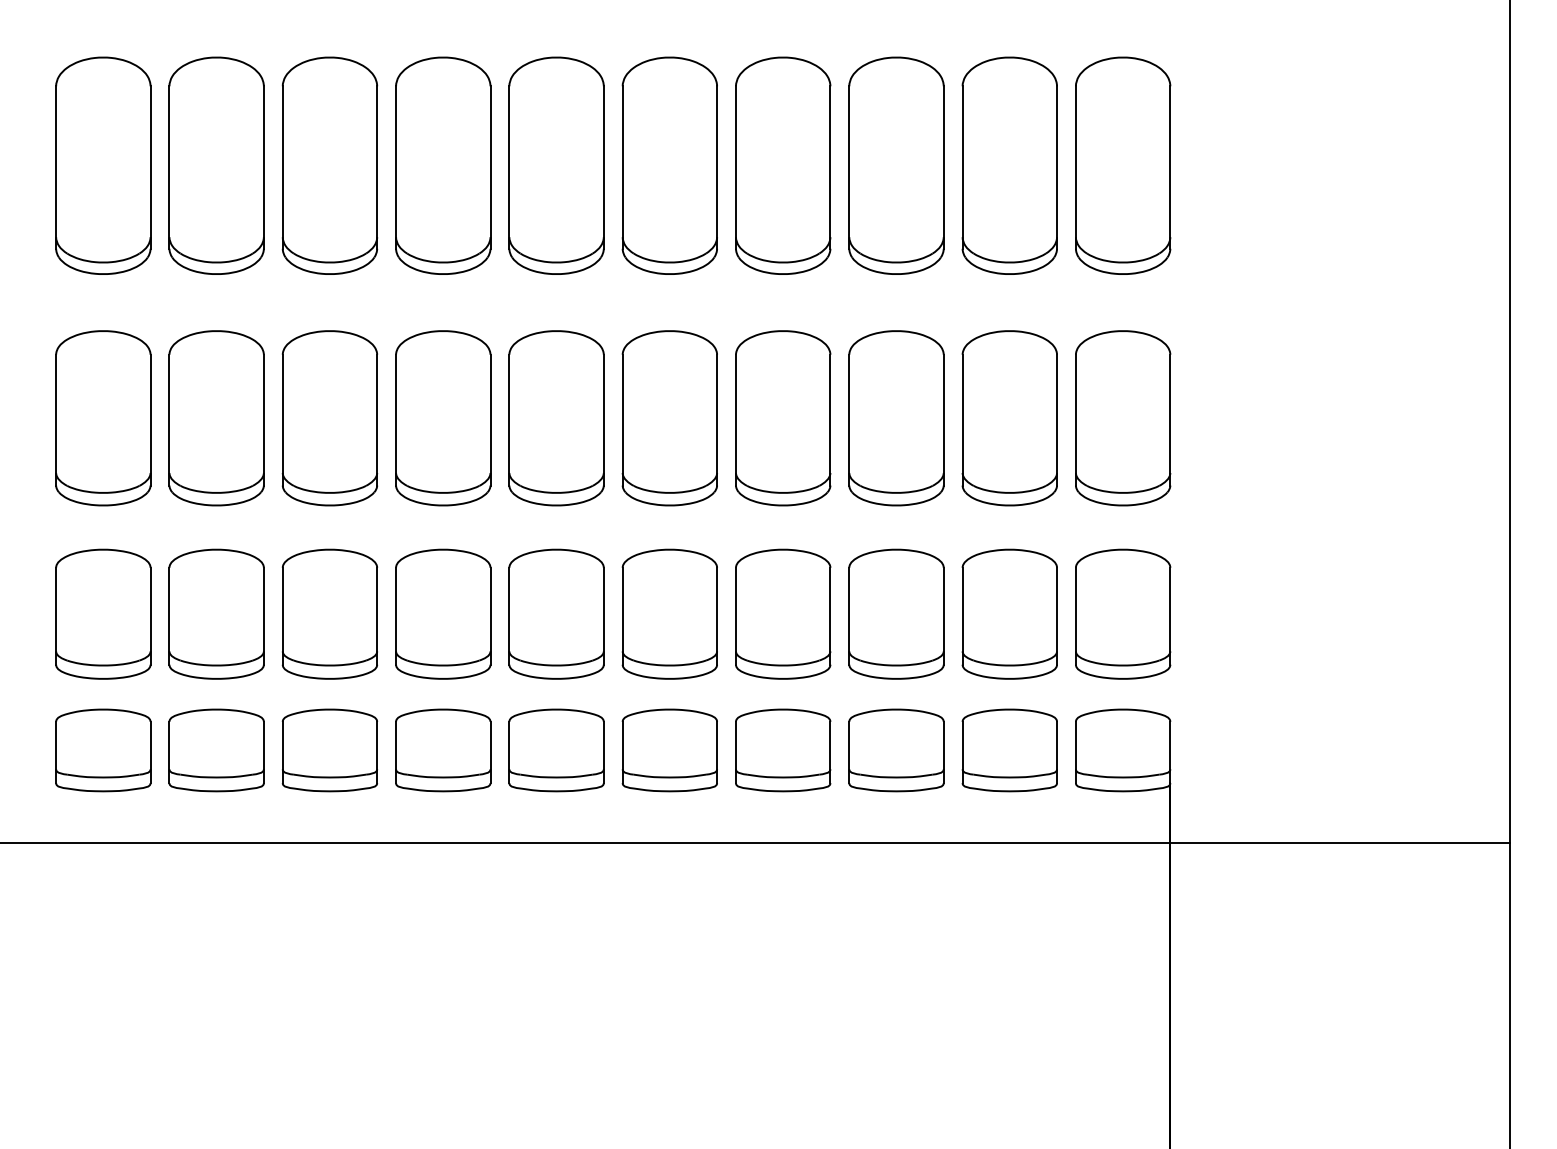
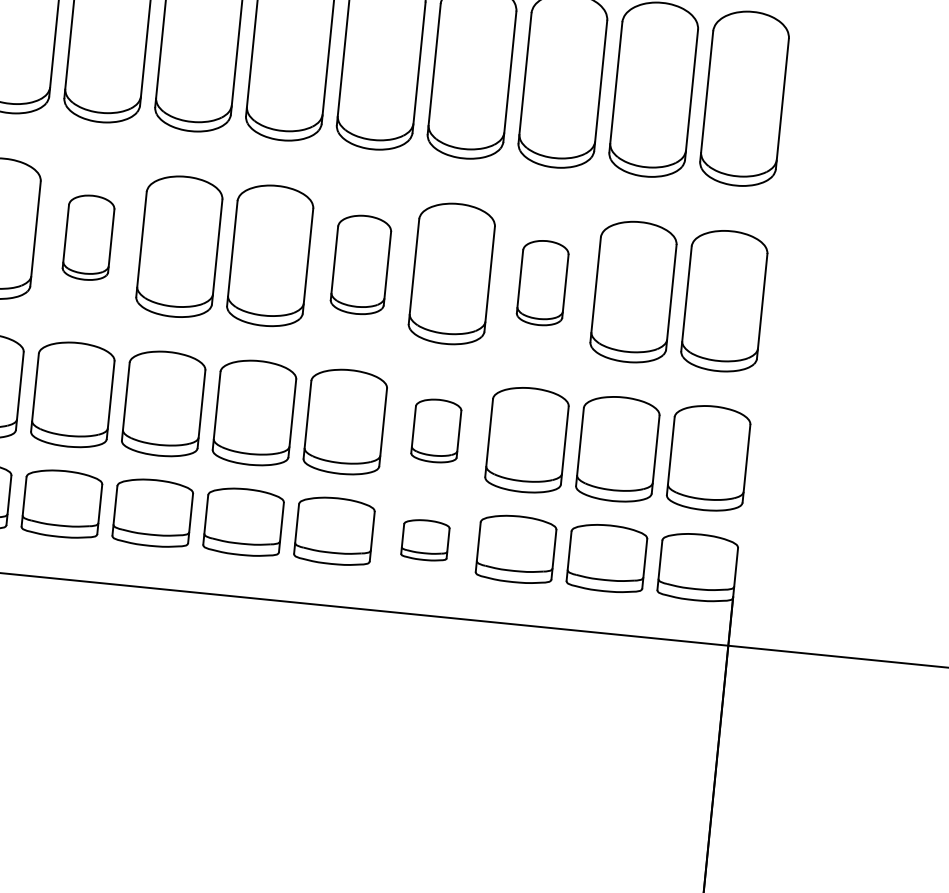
part: (329, 418) -> (88, 237), size x0.6
part: (669, 418) -> (360, 265), size x0.7
part: (896, 418) -> (542, 283), size x0.6
part: (783, 613) -> (436, 430), size x0.6
part: (783, 750) -> (425, 540), size x0.6

